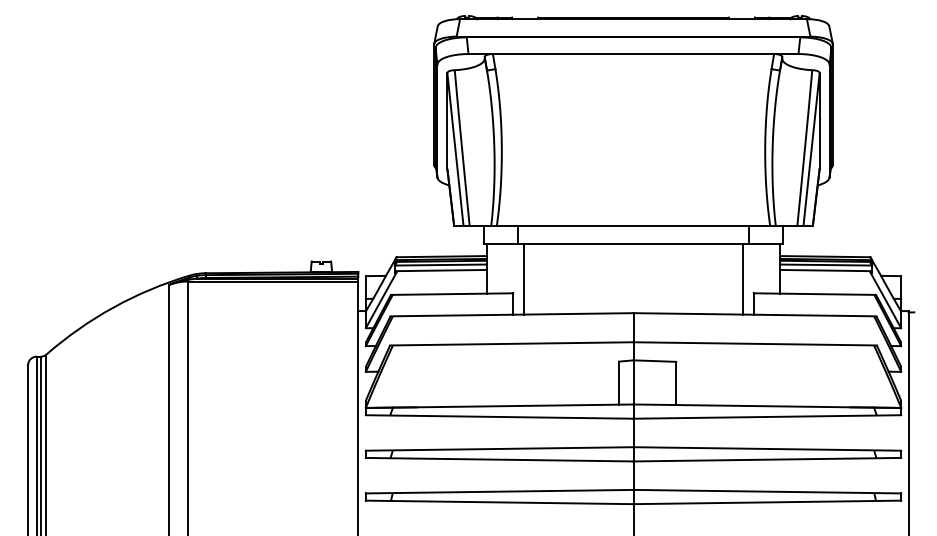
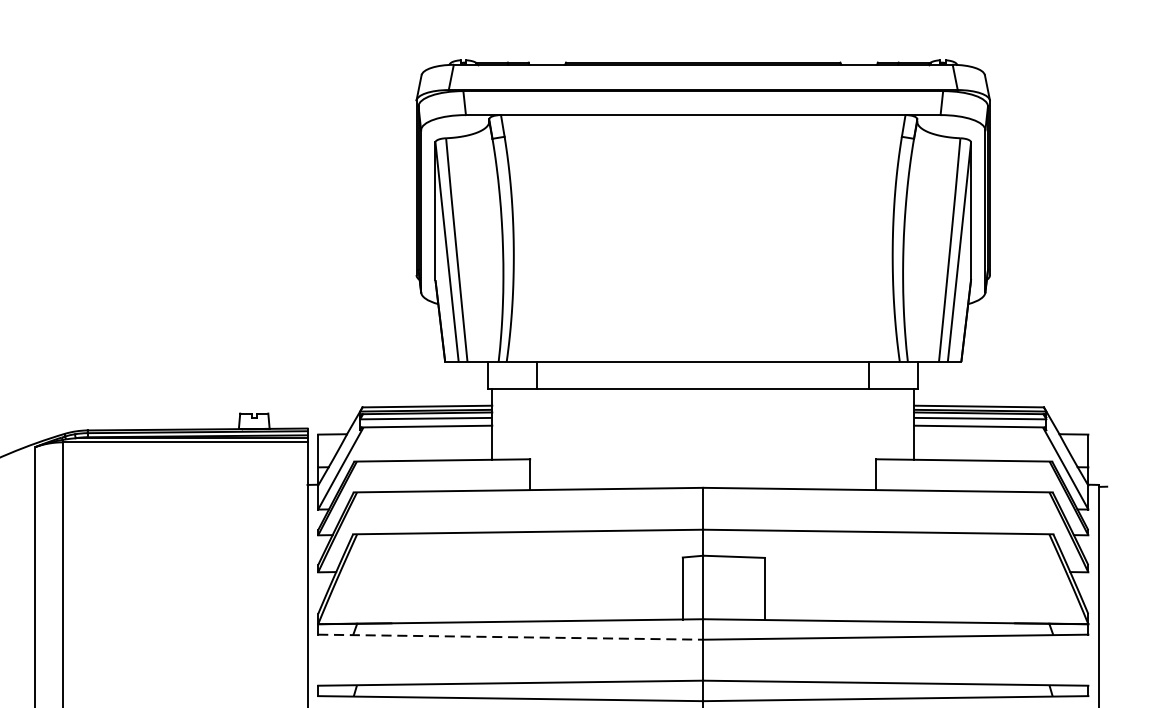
line: (523, 279) -> (544, 439), removed
line: (743, 279) -> (861, 439), removed
line: (499, 416) -> (510, 636), solid -> dashed

